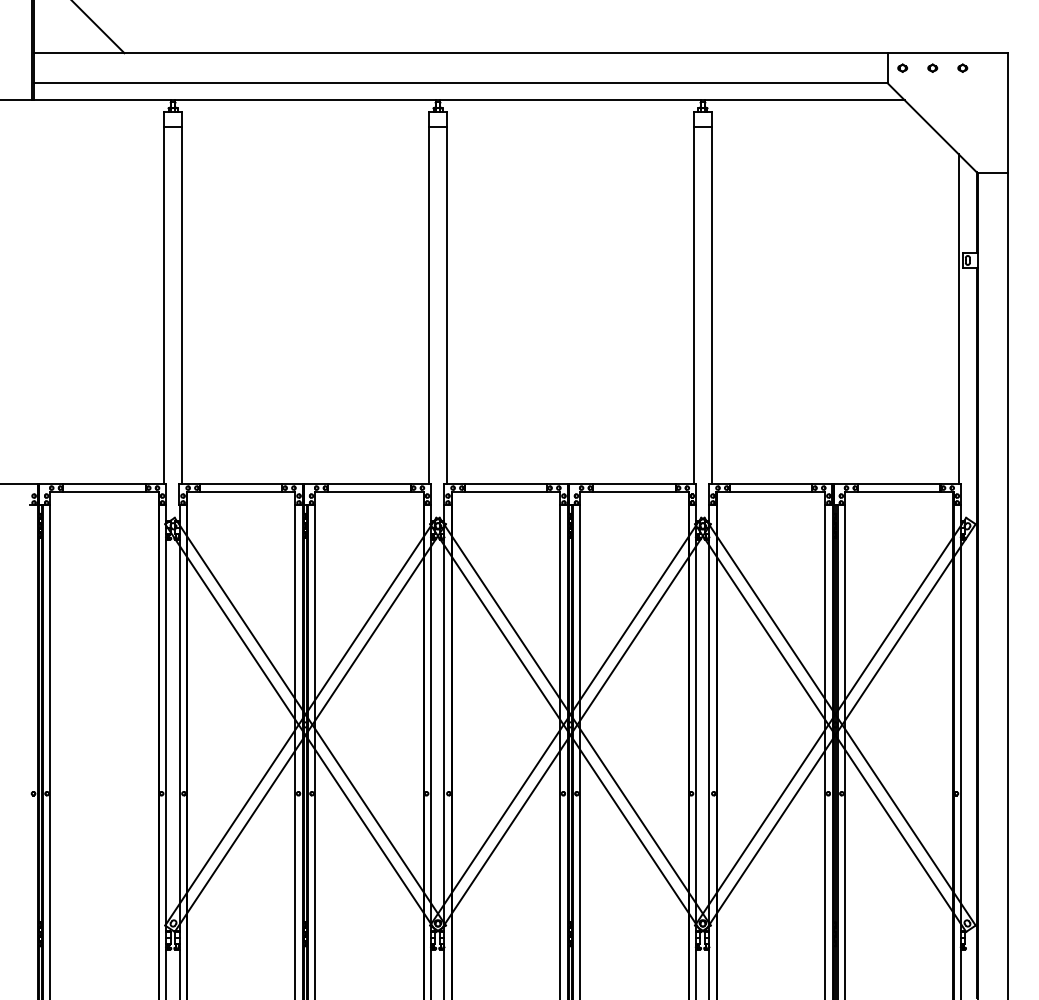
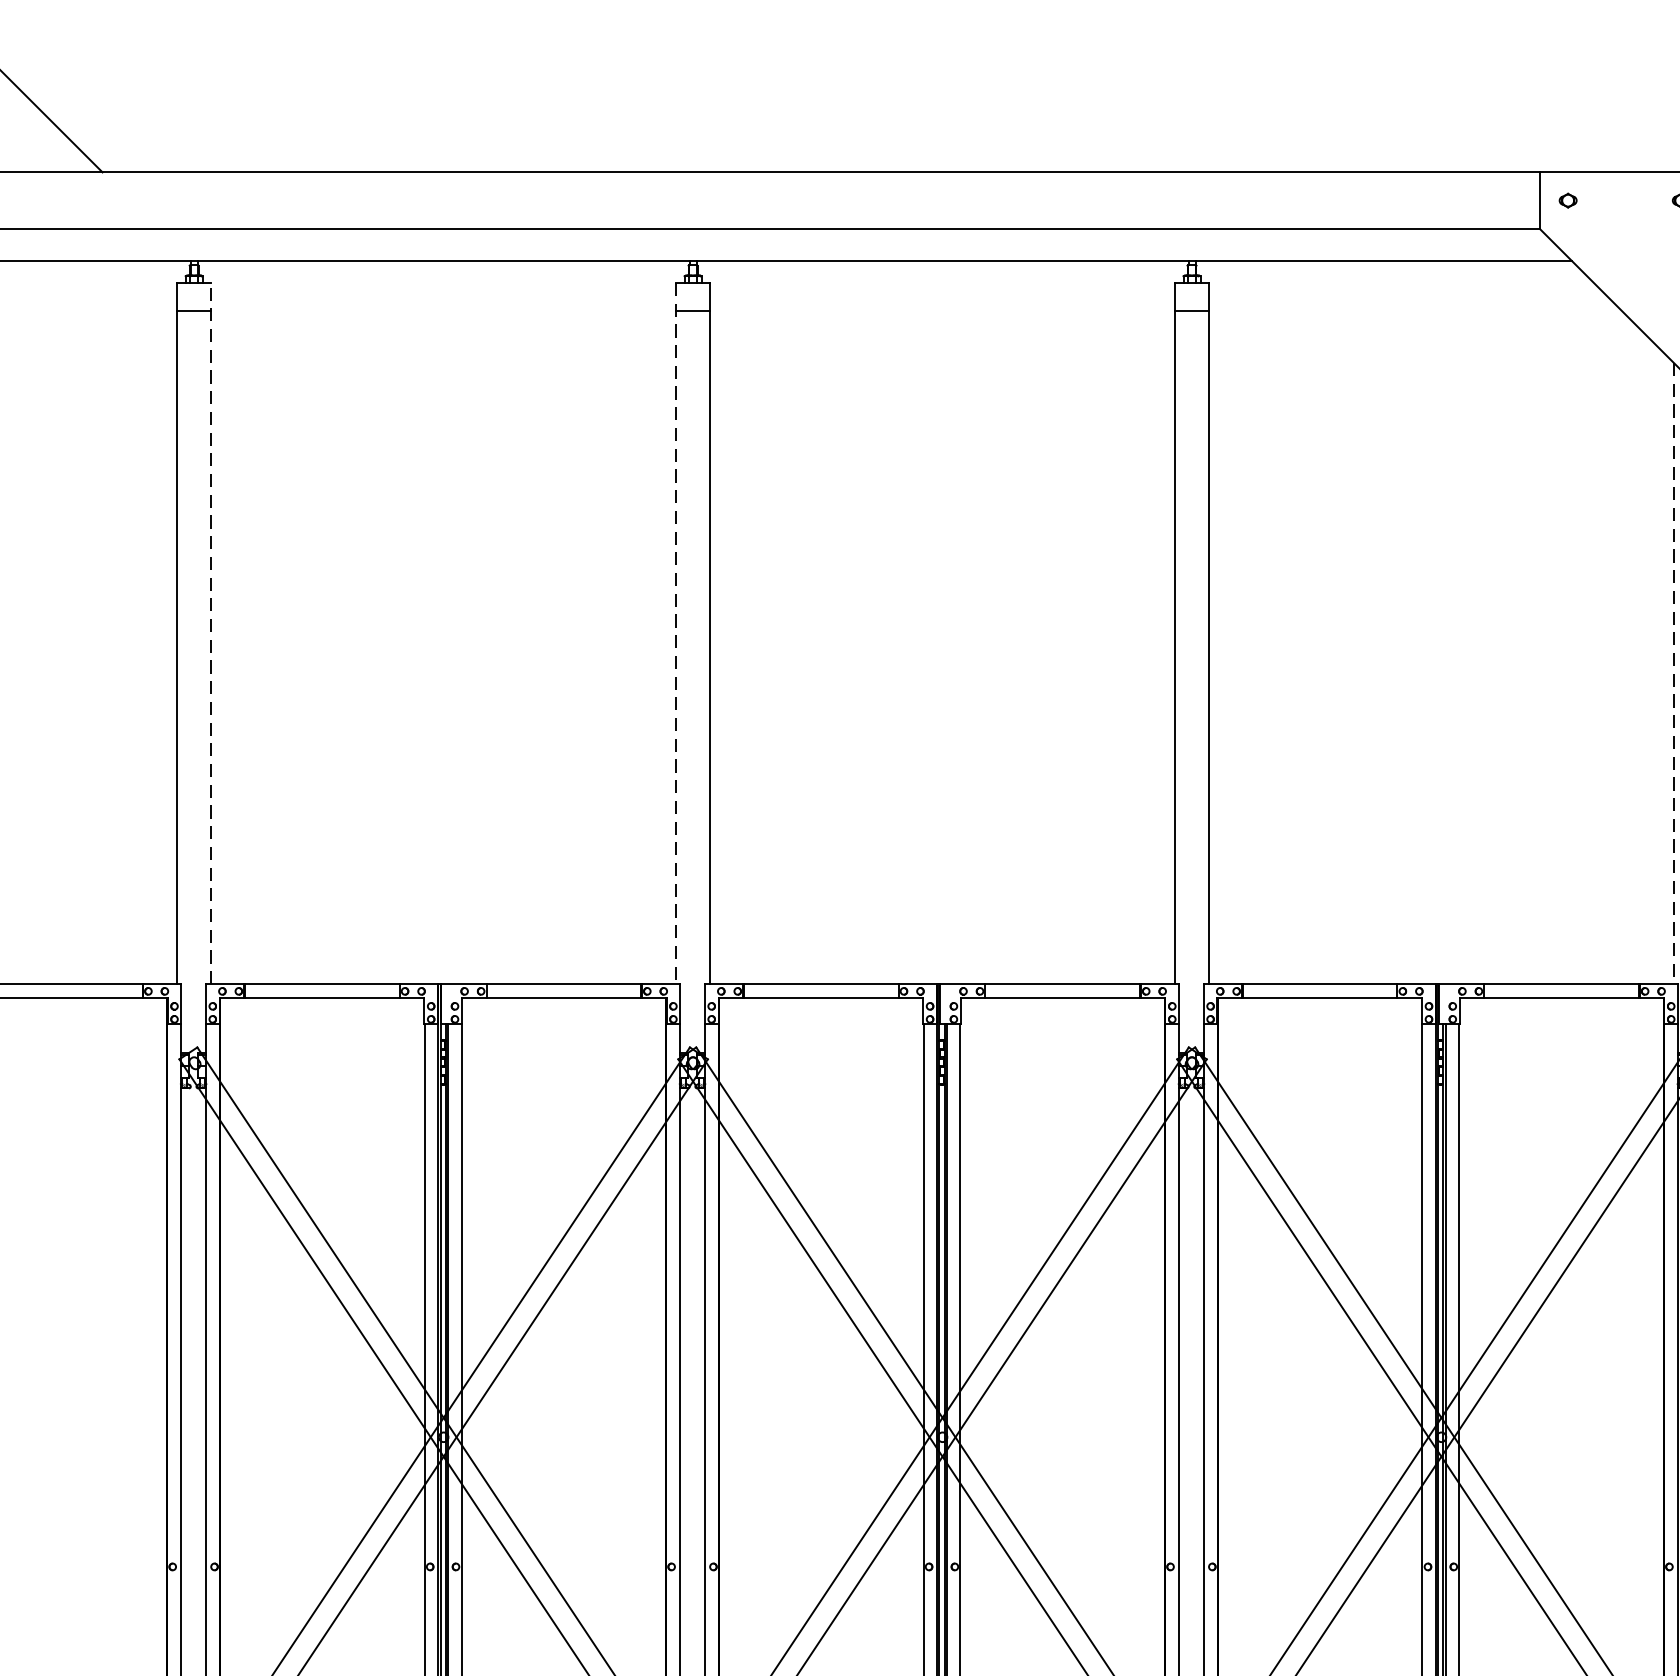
part: (932, 67) -> (1624, 199), removed
line: (182, 297) -> (211, 632), solid -> dashed
line: (429, 298) -> (677, 634), solid -> dashed
line: (958, 319) -> (1673, 673), solid -> dashed

